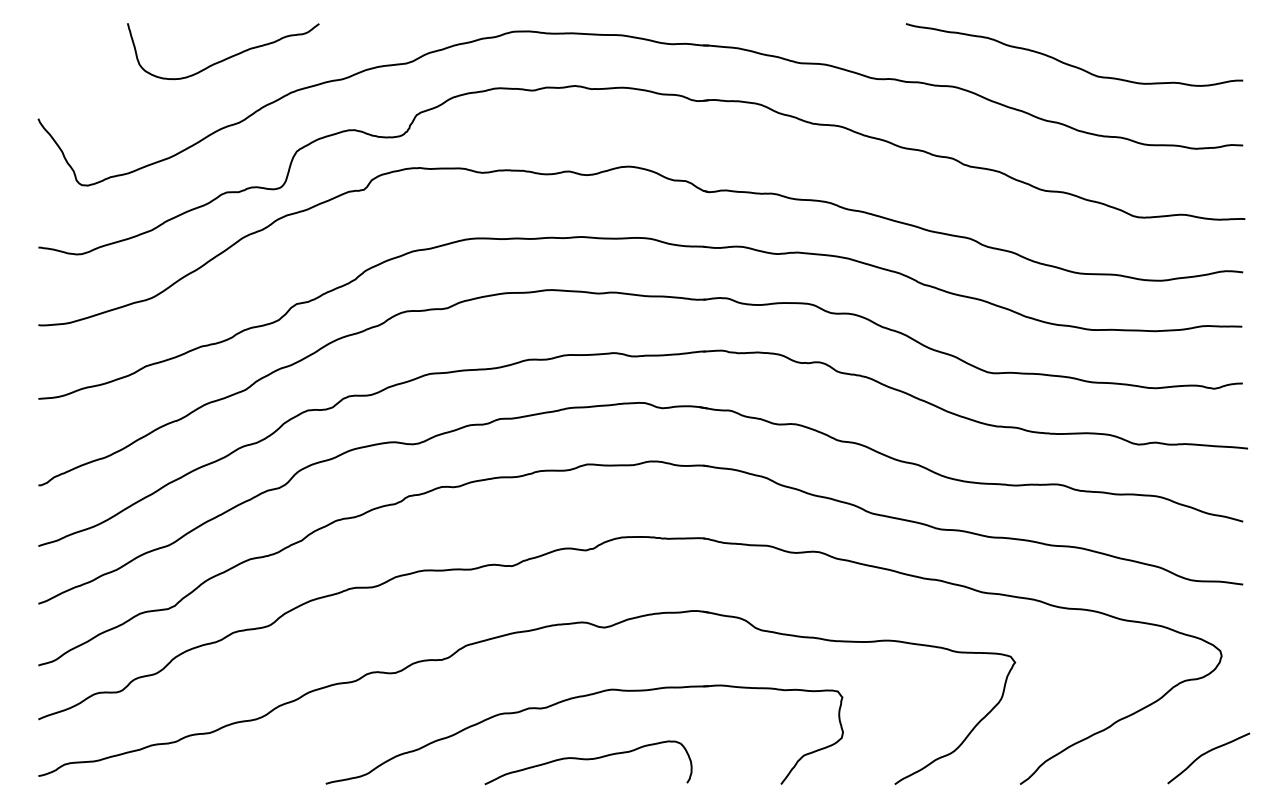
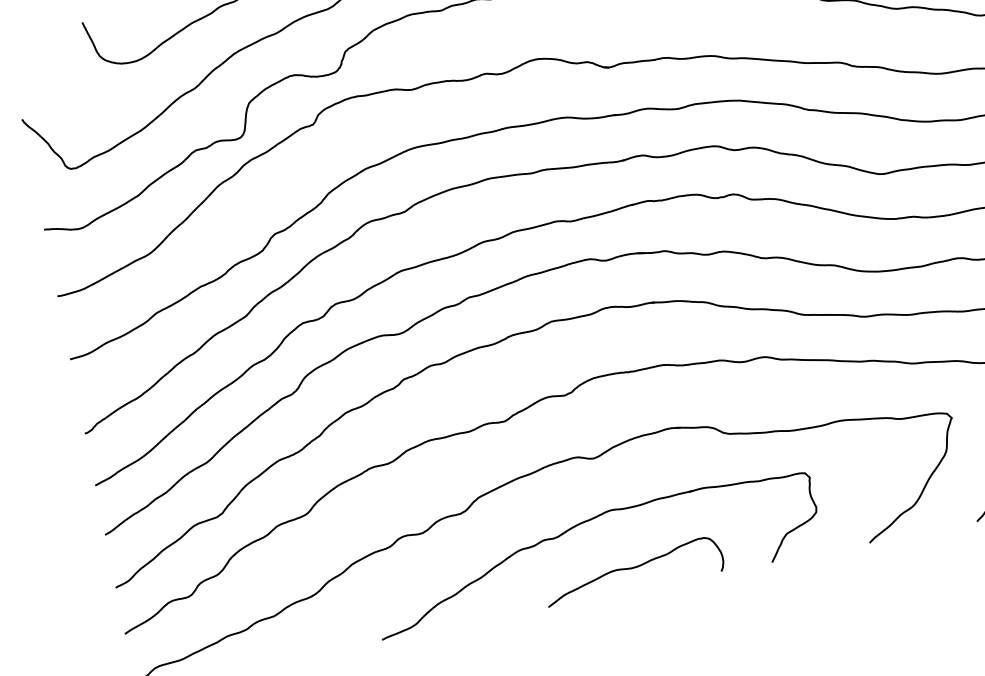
curve: (588, 760) -> (633, 569), moved

